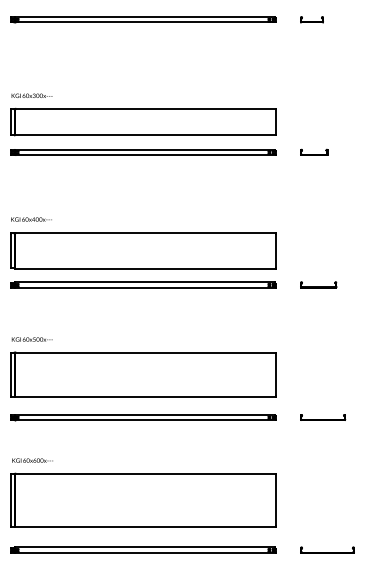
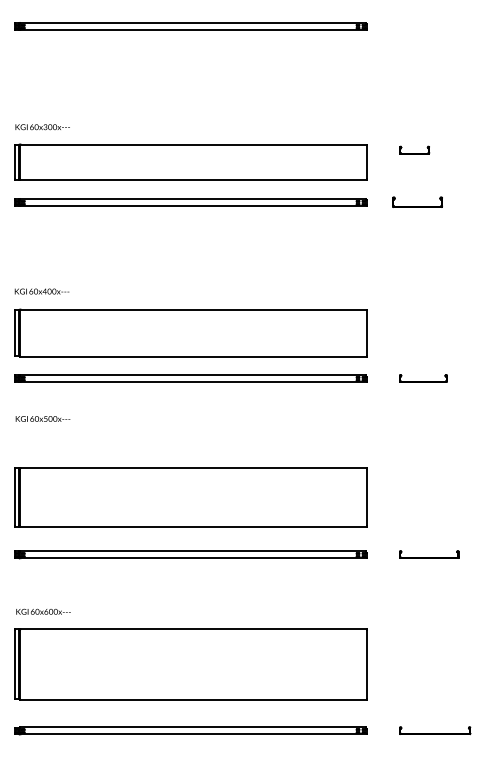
part: (311, 19) -> (414, 149), moved
part: (314, 152) -> (417, 202), size x1.4
text: (31, 339) -> (42, 418), moved

